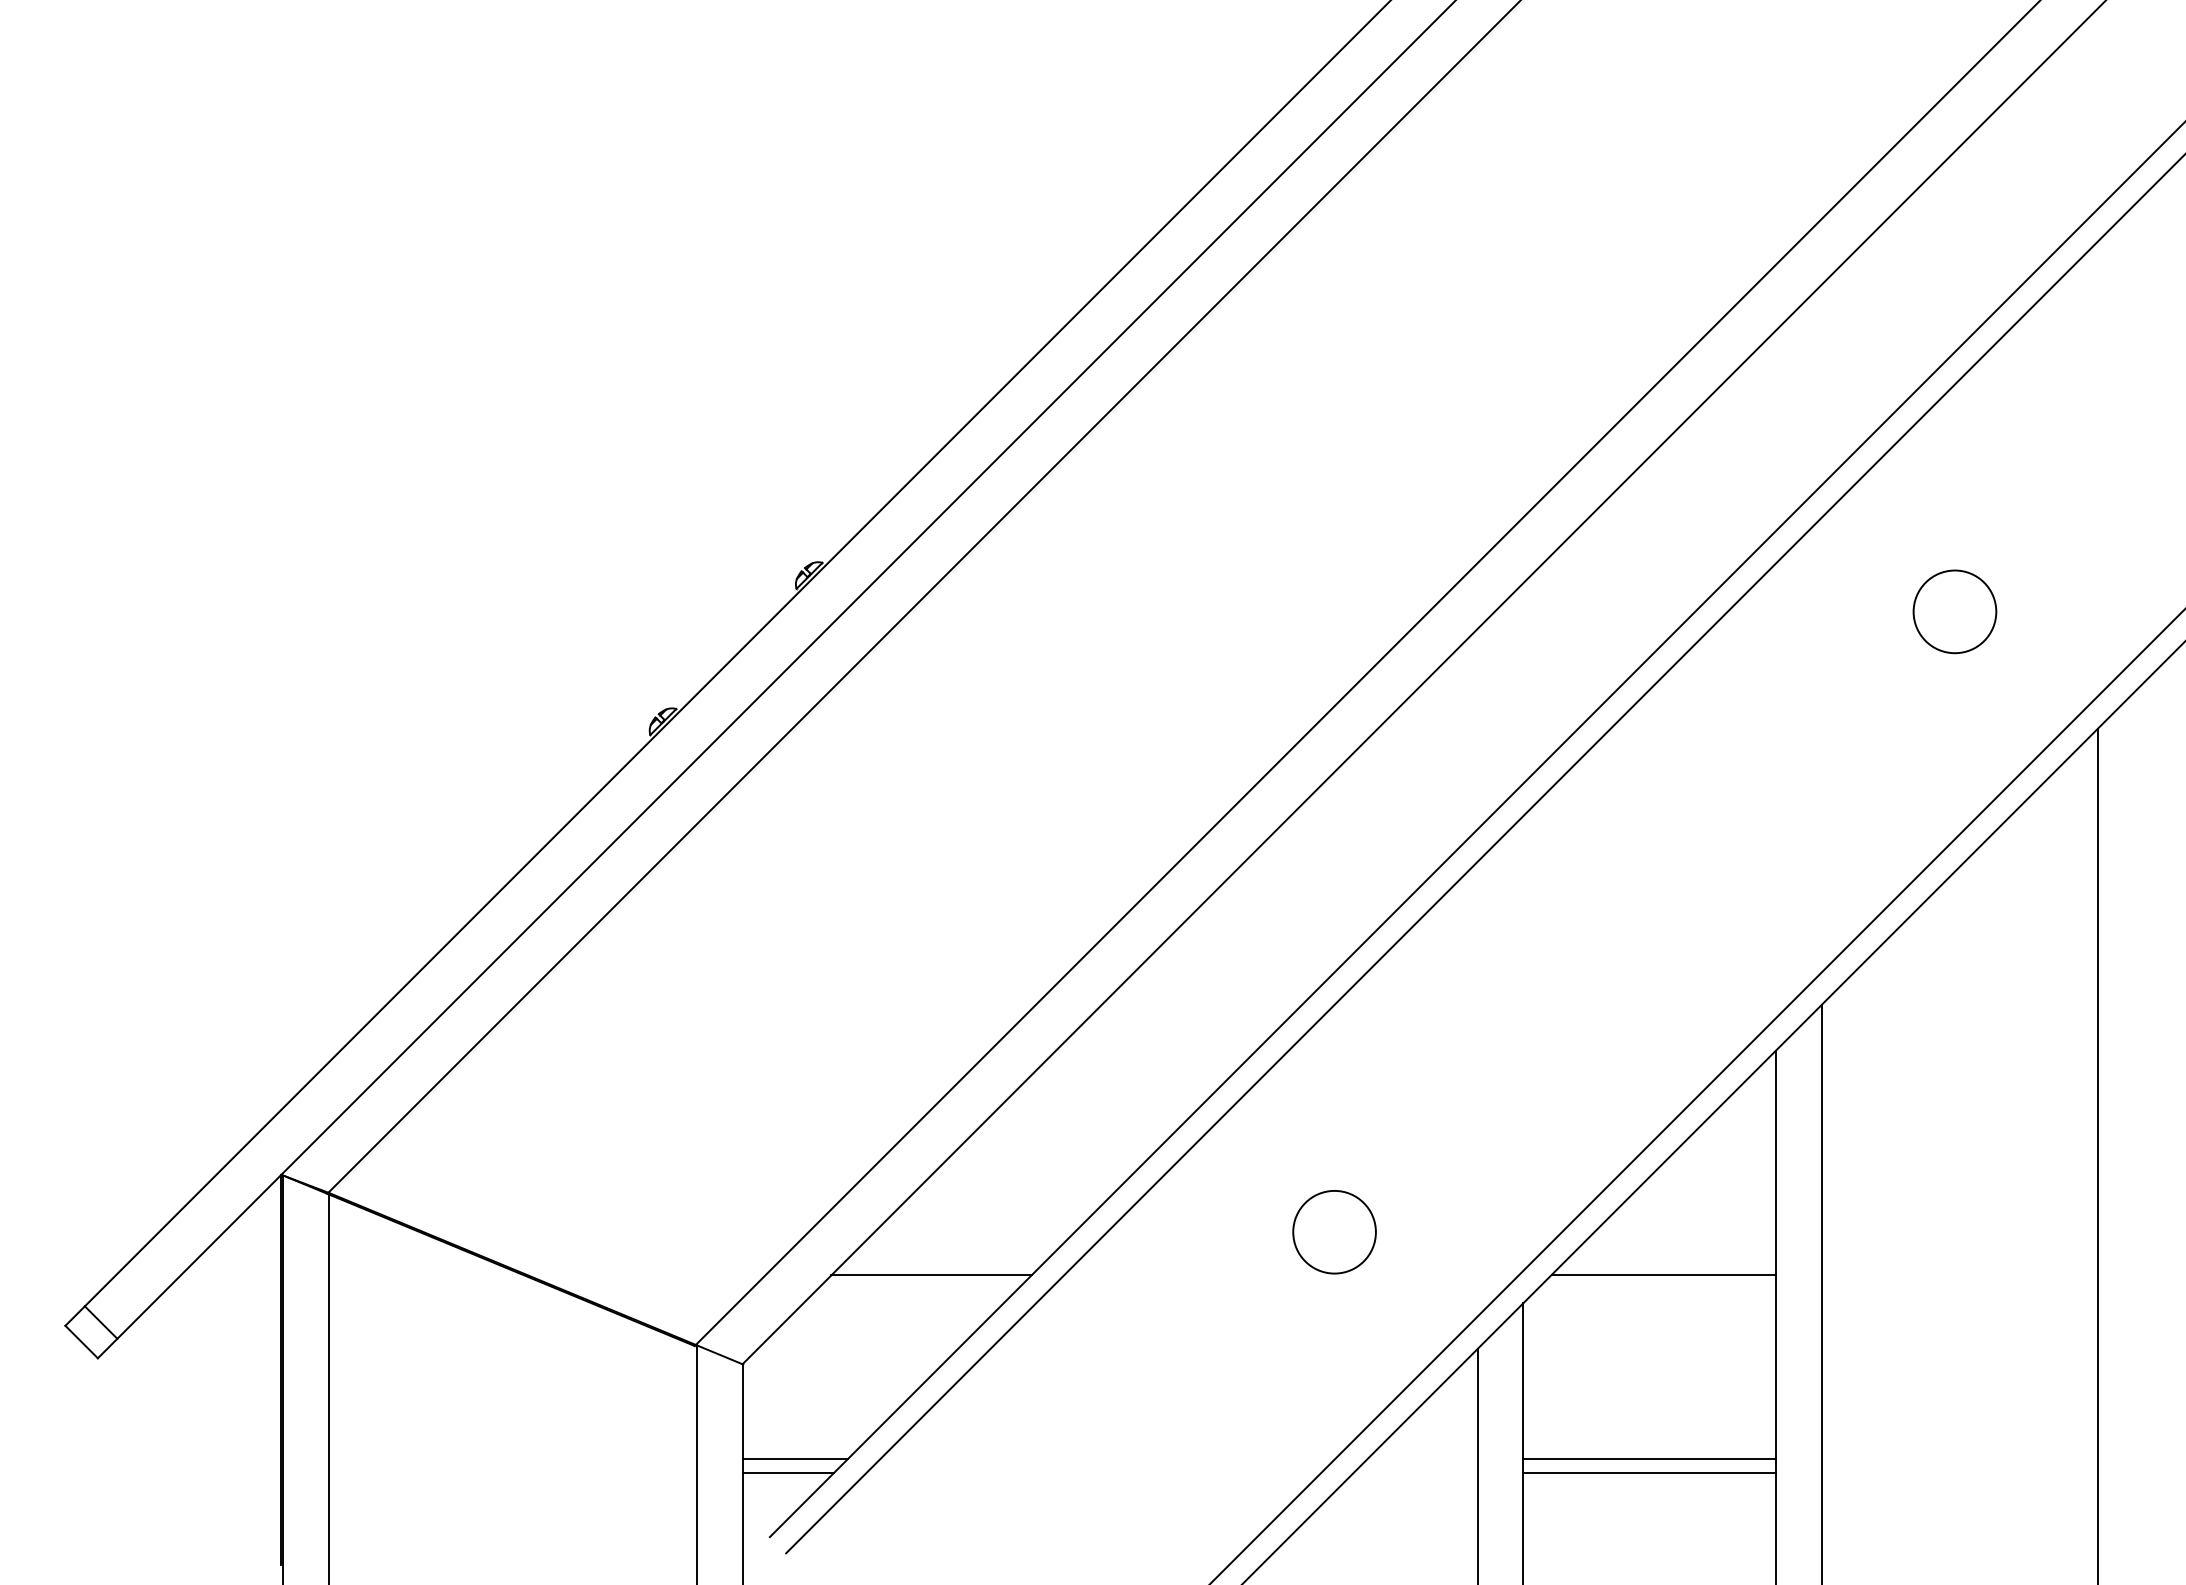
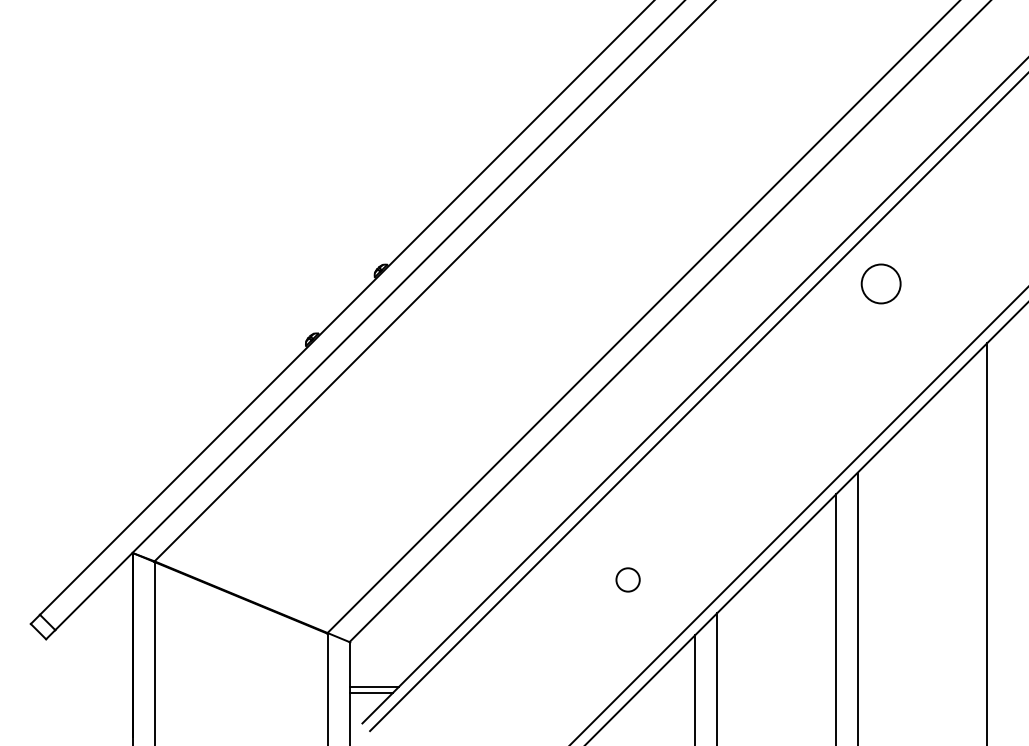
circle: (1953, 610) -> (880, 283), moved
circle: (1333, 1231) -> (627, 579), size x0.6
line: (931, 1275) -> (438, 600), removed
line: (1662, 1275) -> (782, 600), removed
line: (1649, 1458) -> (776, 686), removed
line: (1649, 1473) -> (776, 693), removed

